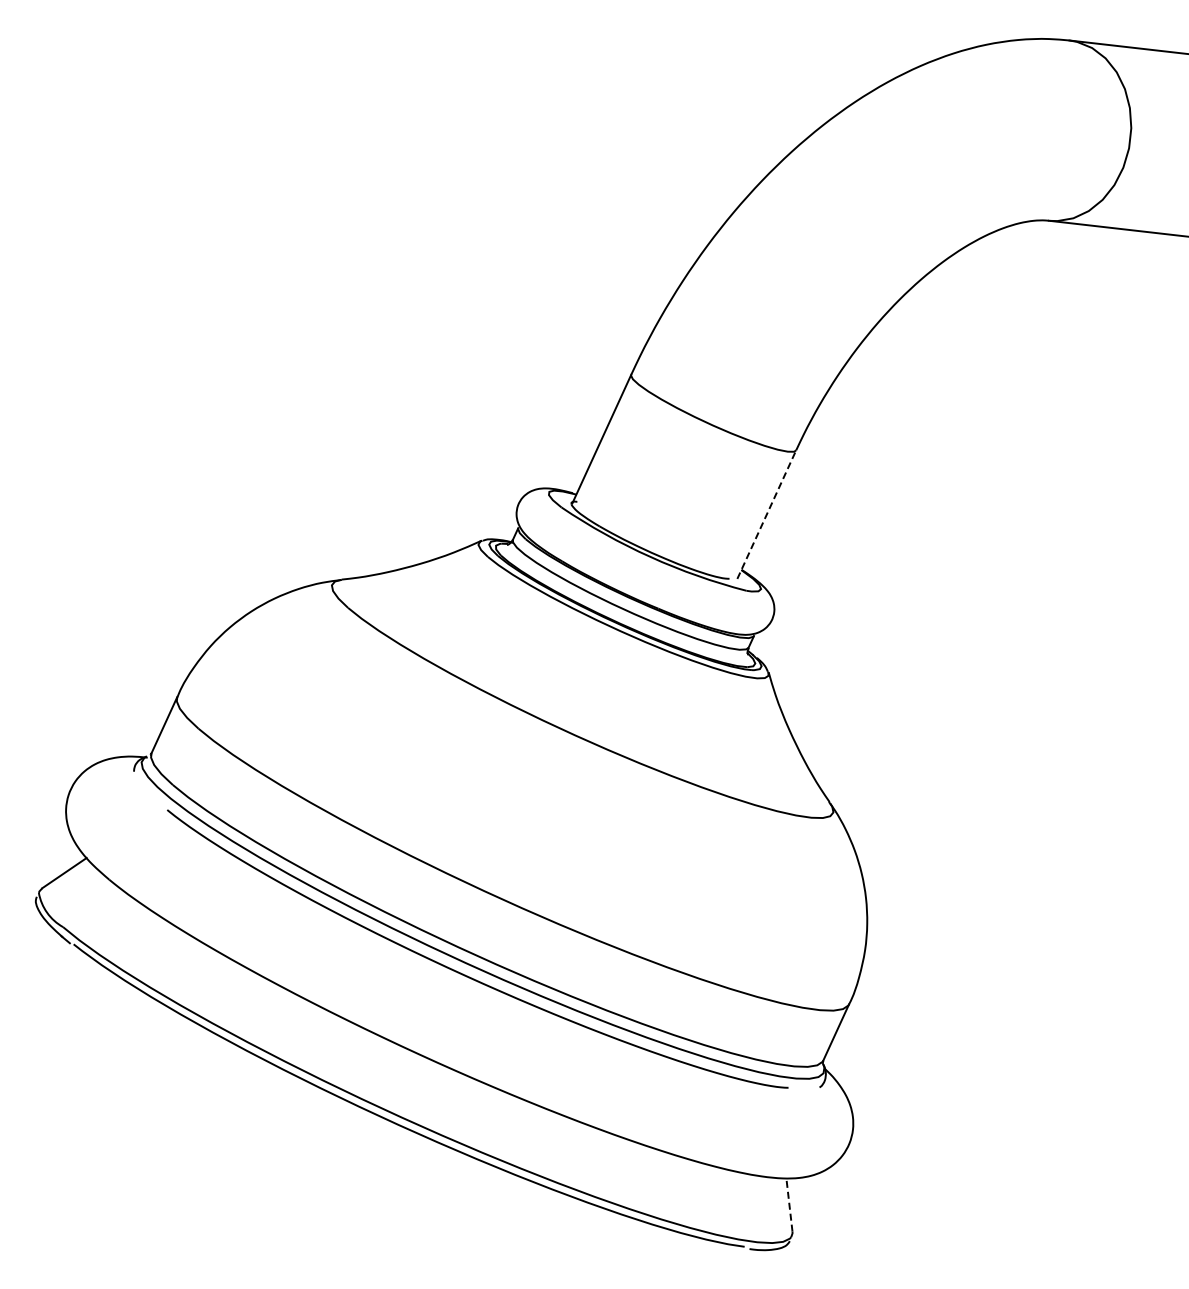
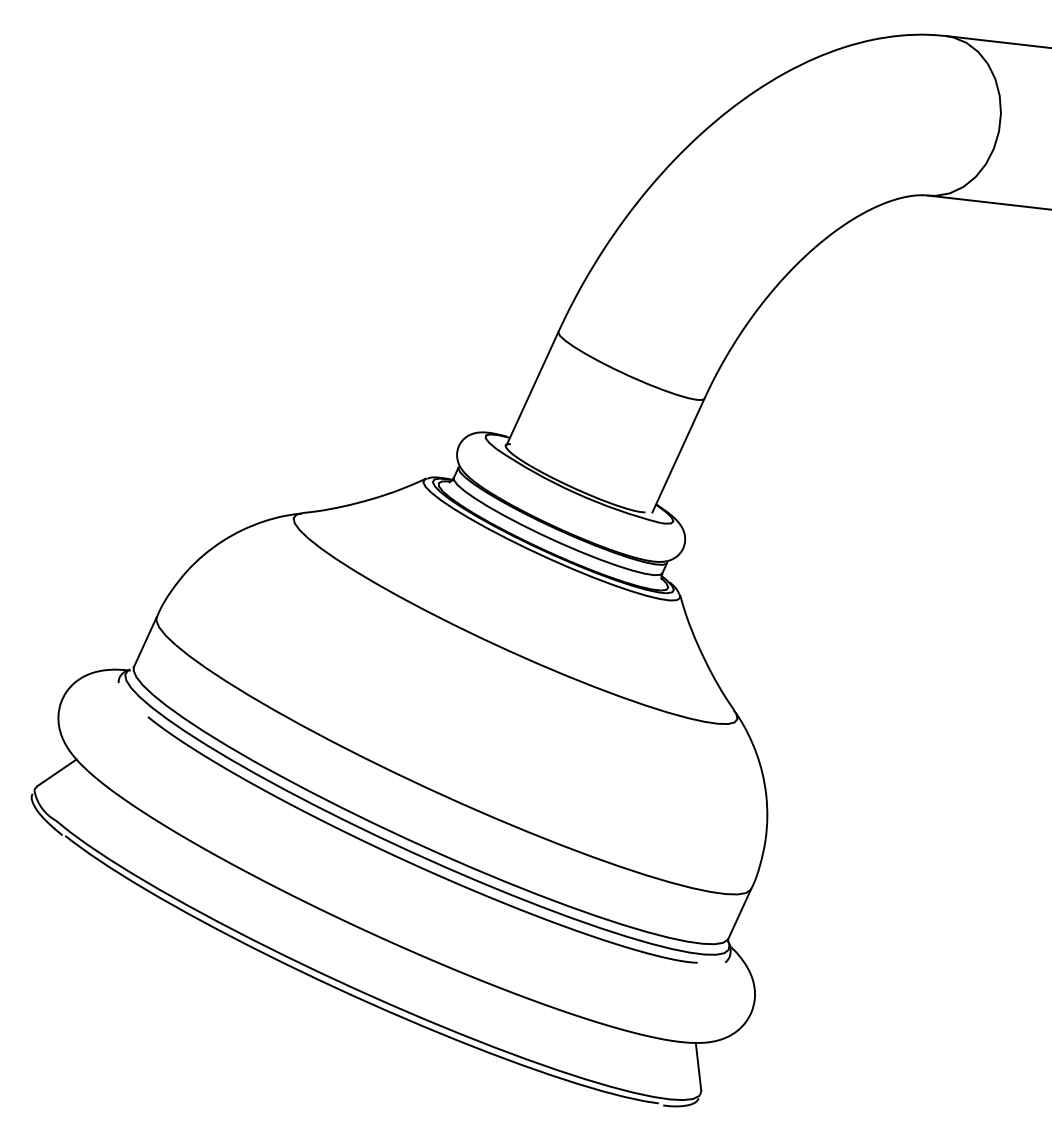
line: (766, 514) -> (678, 455), dashed -> solid
line: (789, 1204) -> (698, 1065), dashed -> solid

